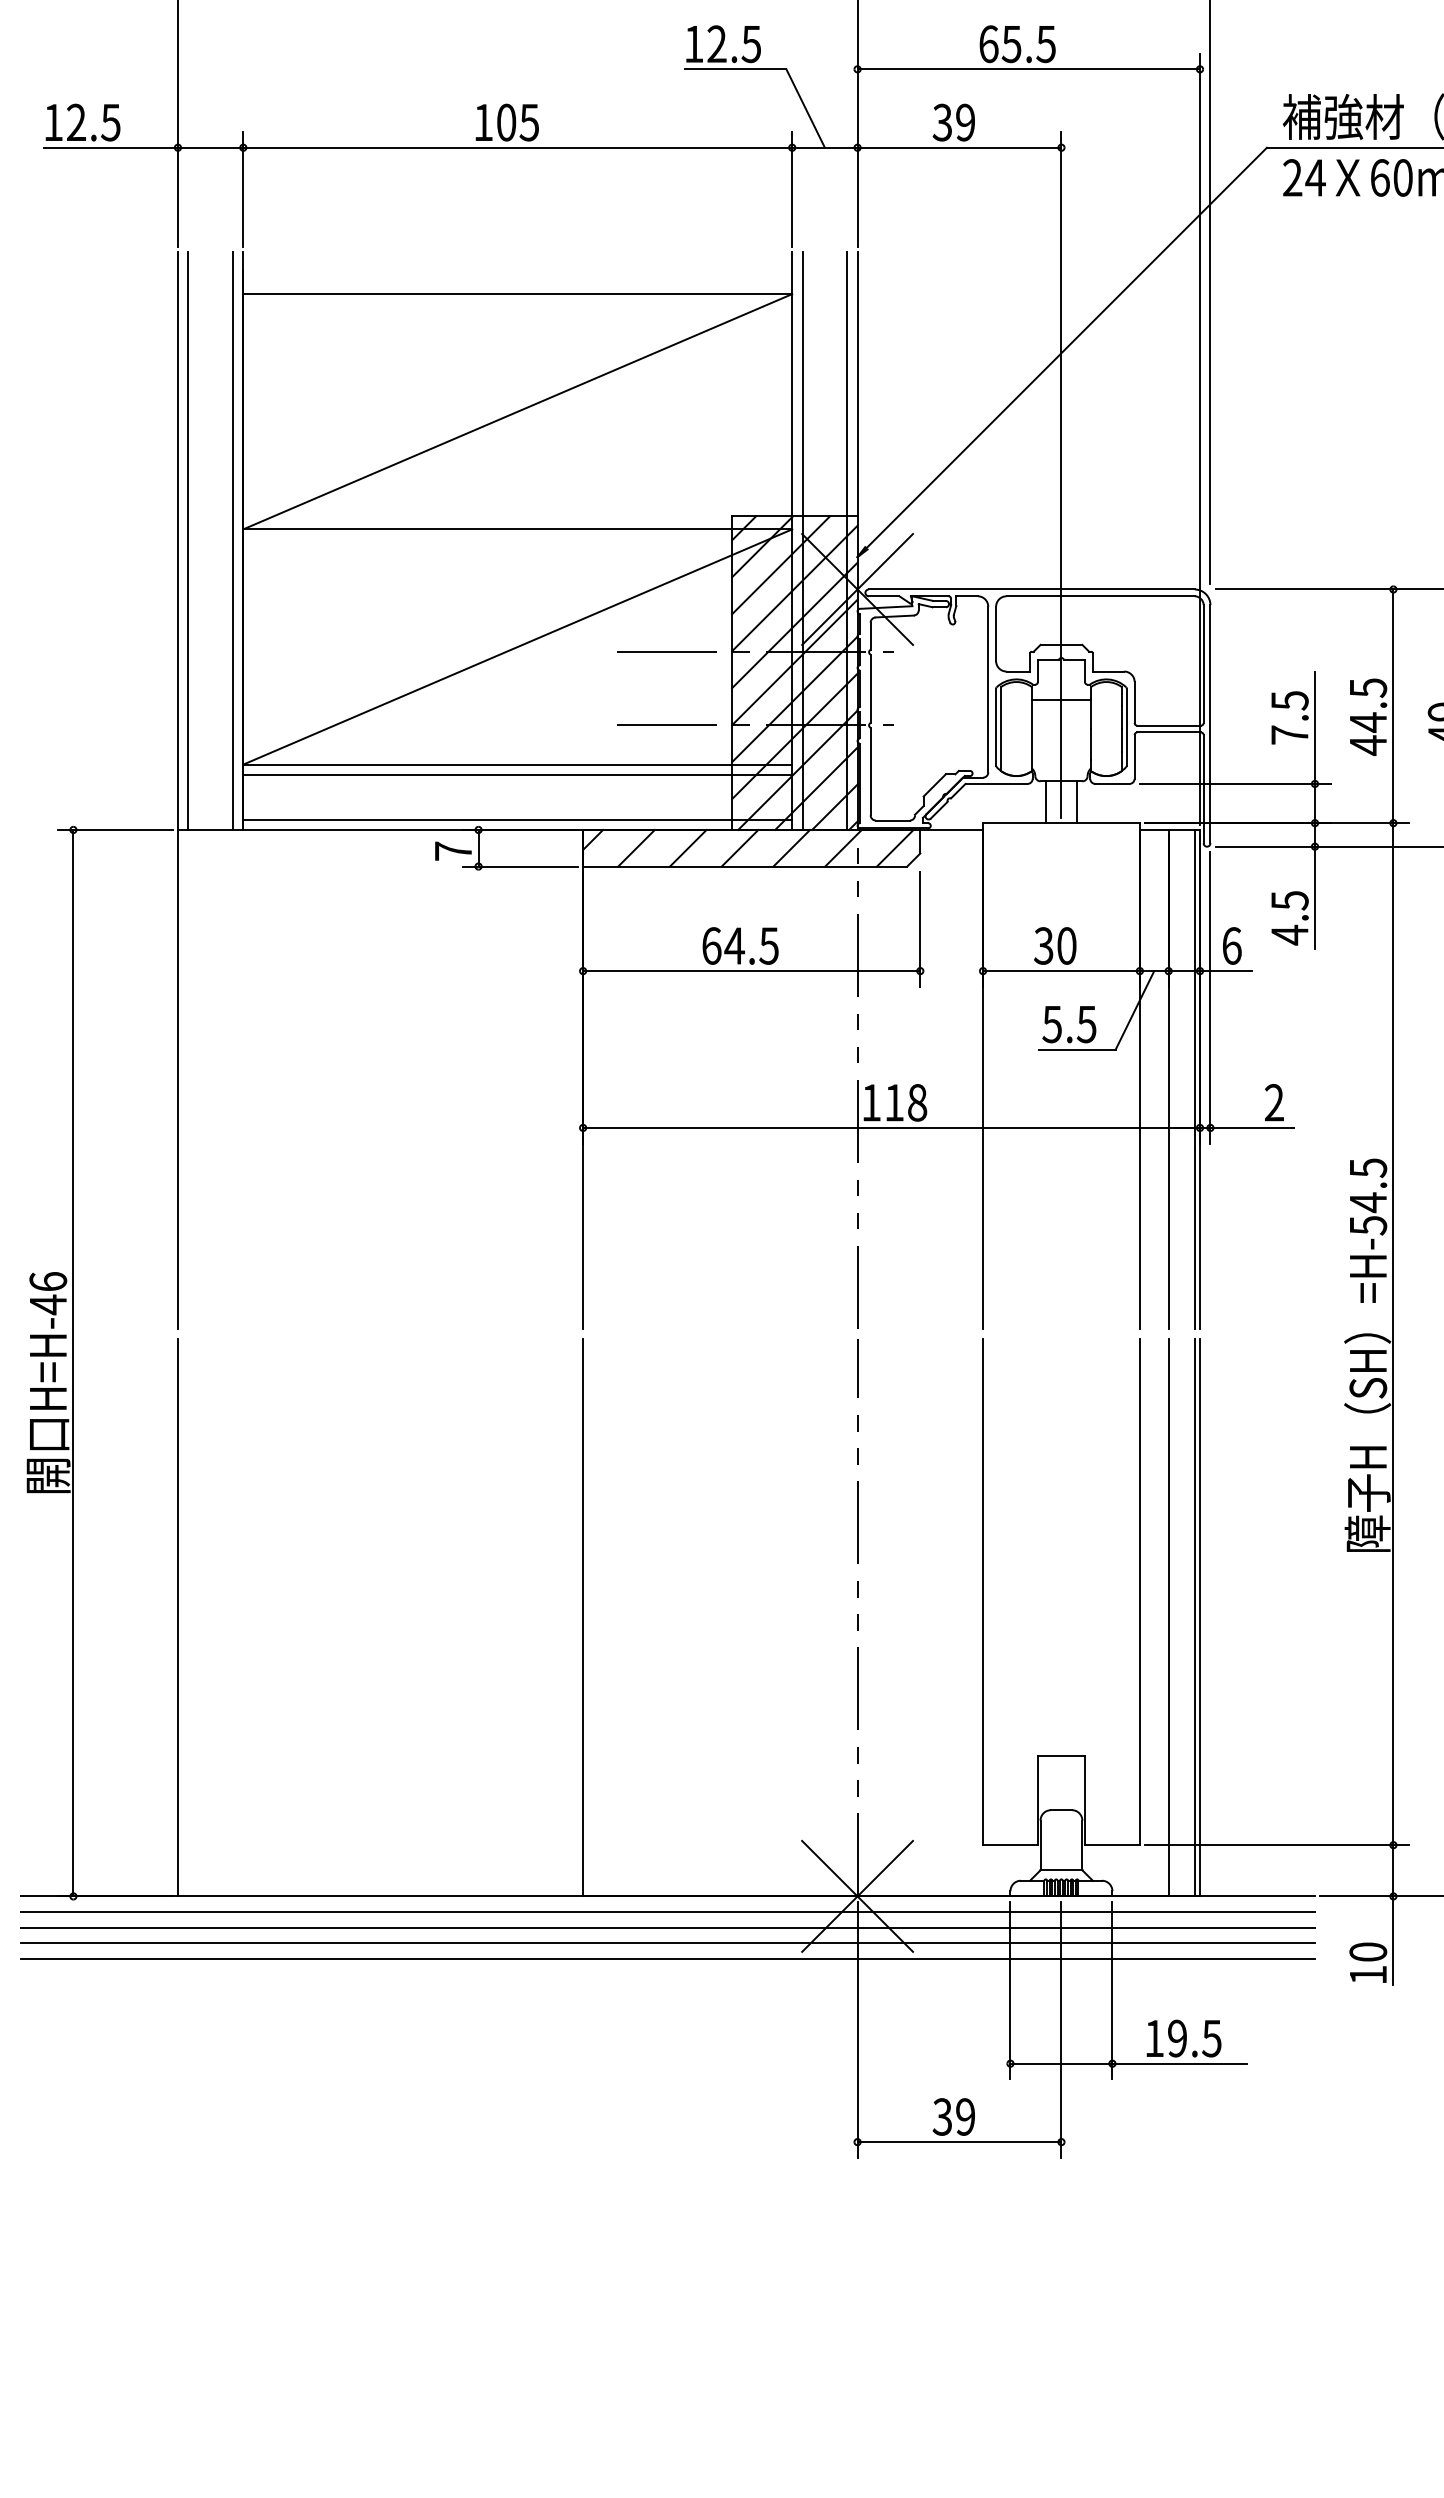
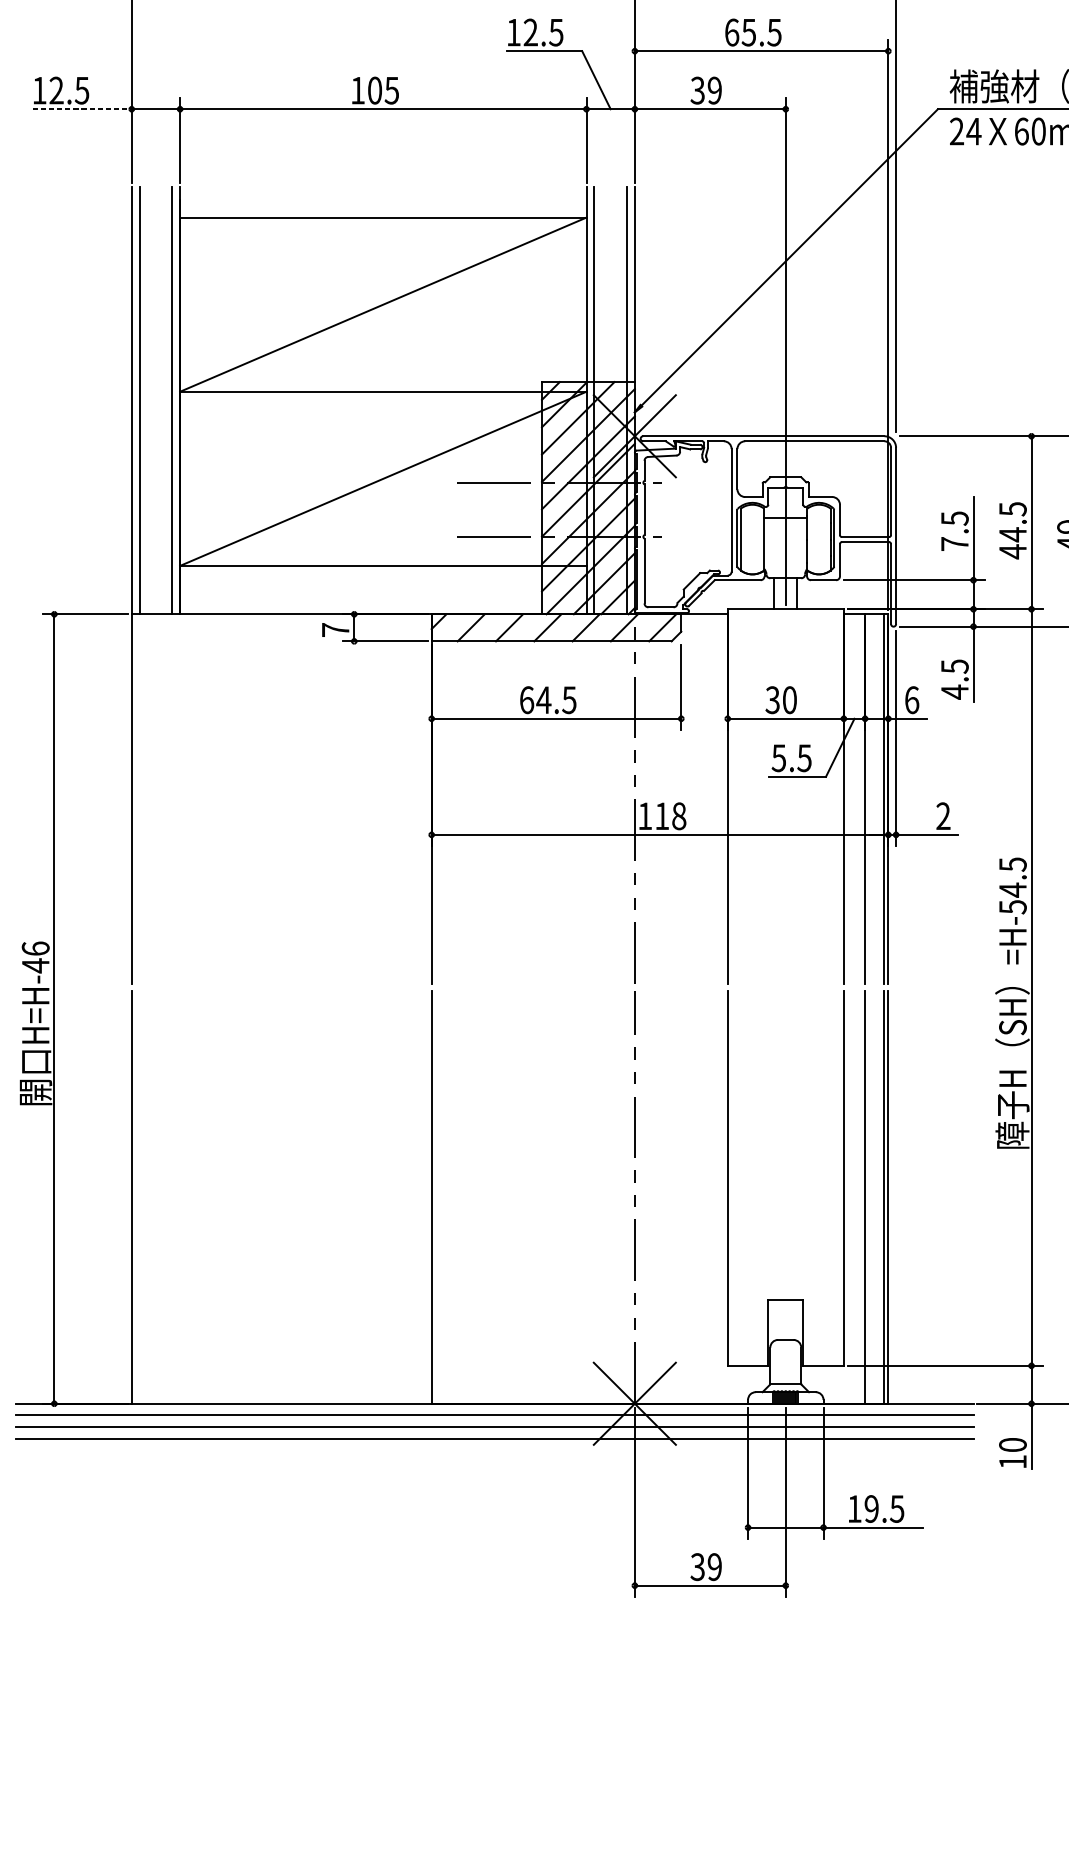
line: (111, 147) -> (82, 109), solid -> dashed
line: (517, 775) -> (383, 573), removed
line: (517, 819) -> (383, 606), removed
line: (668, 1959) -> (494, 1450), removed

